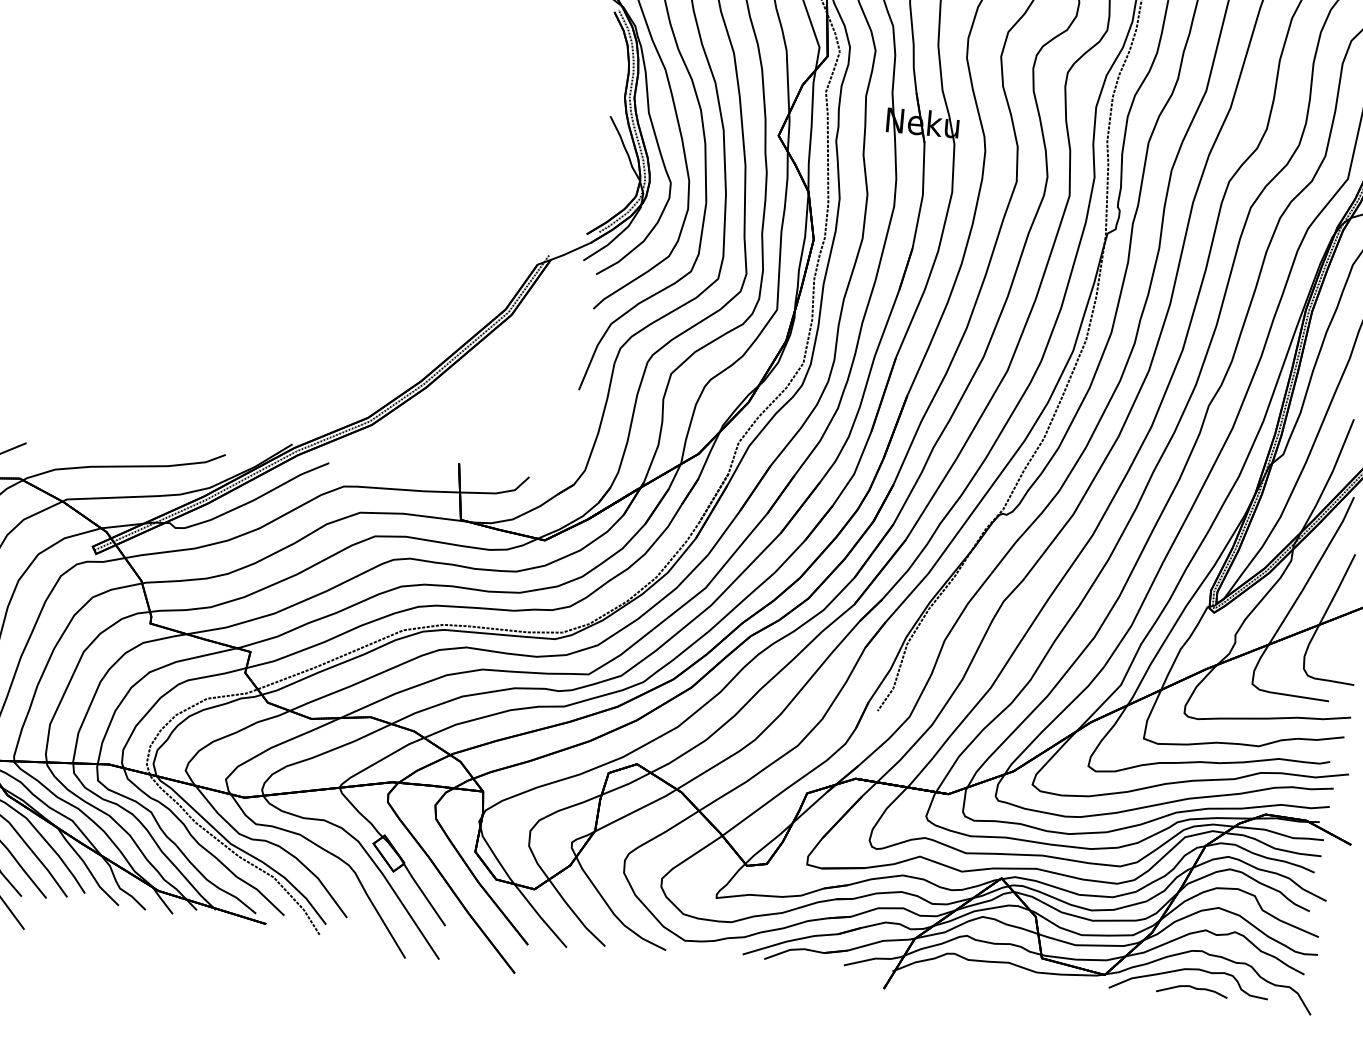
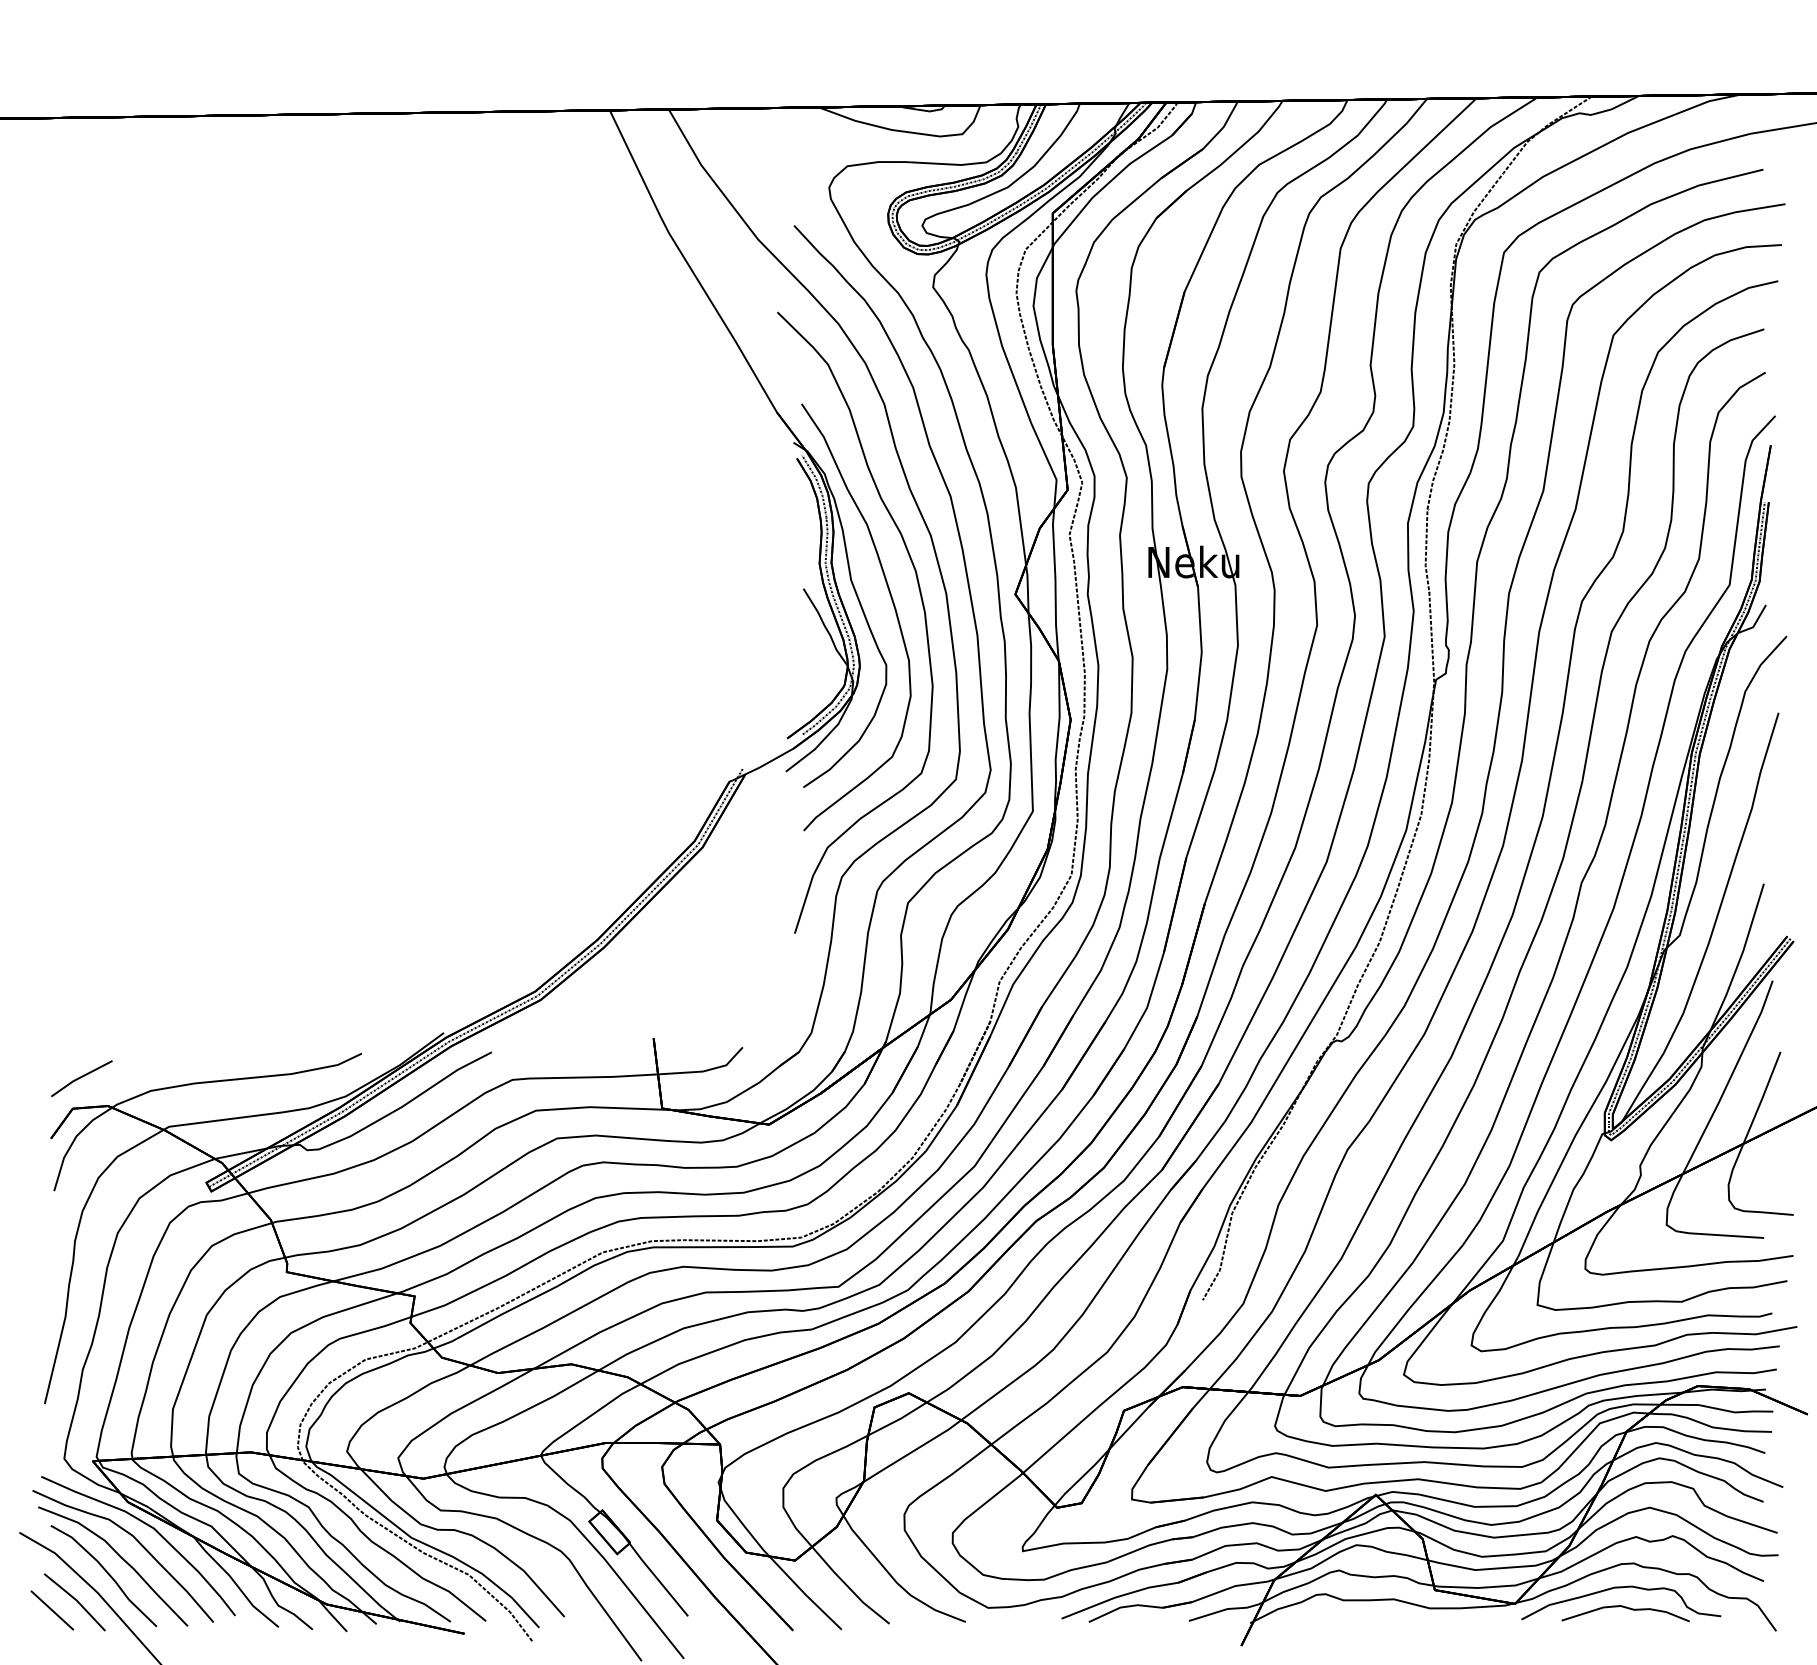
part: (1191, 990) -> (1625, 1613), size x1.43

